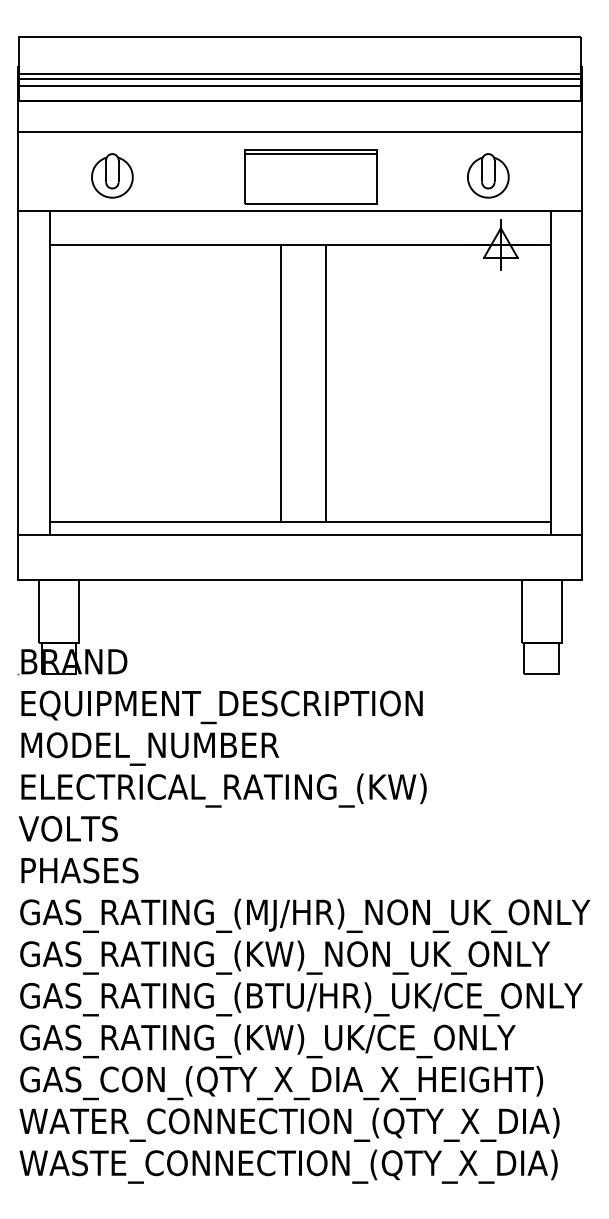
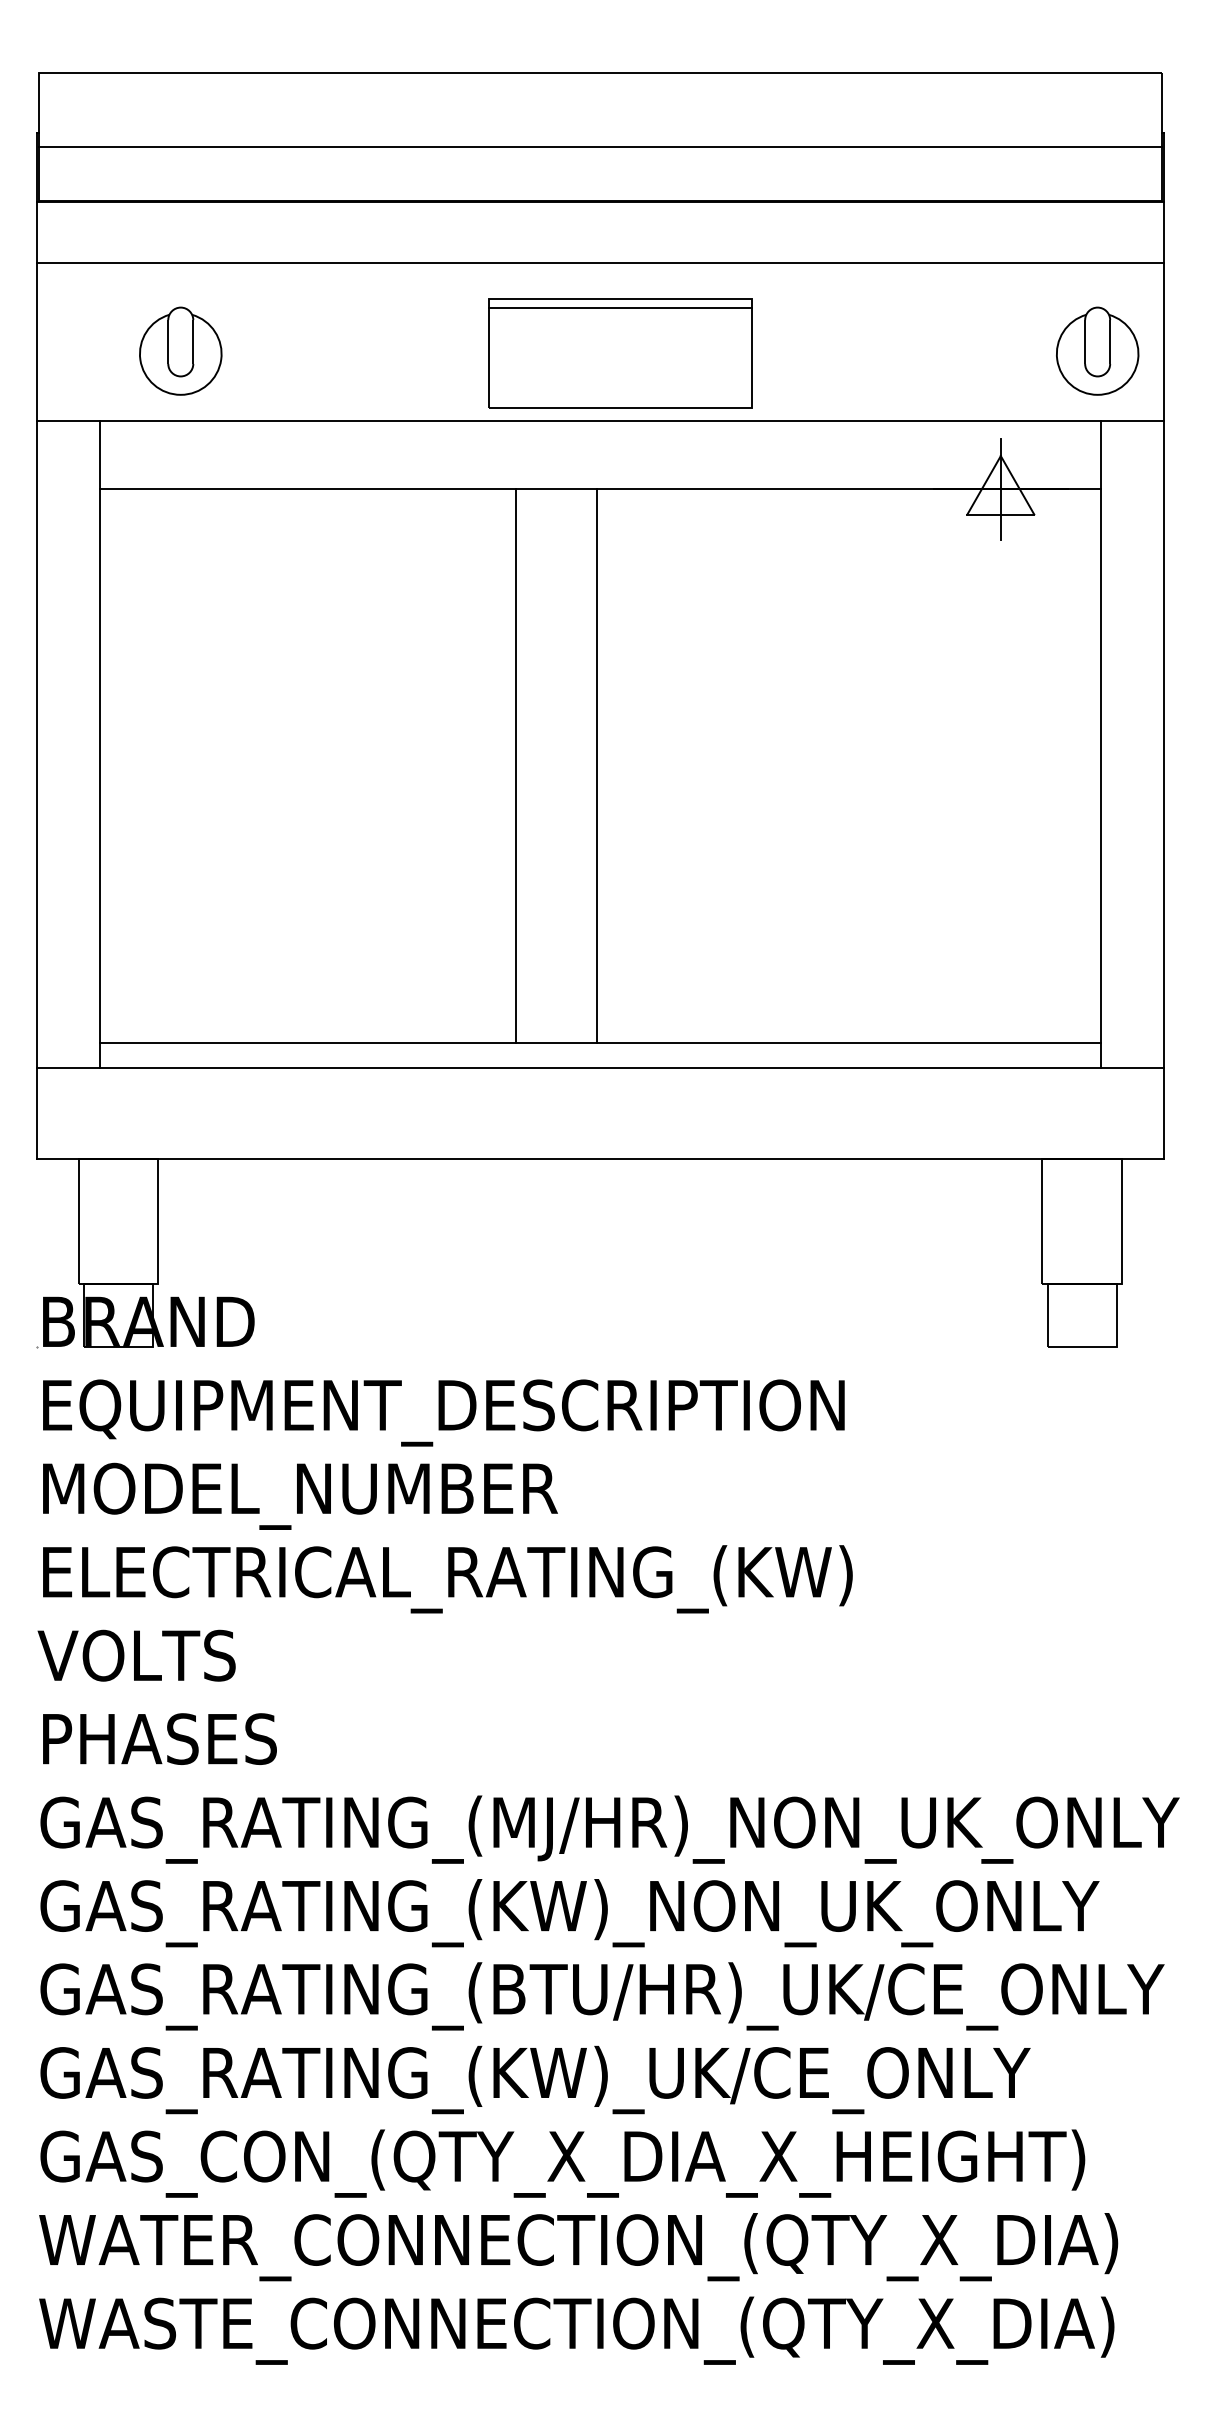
line: (300, 79) -> (600, 158), removed
line: (300, 86) -> (600, 172), removed
part: (112, 175) -> (180, 350), moved
part: (488, 175) -> (1097, 350), moved
line: (281, 383) -> (516, 765), moved
line: (325, 383) -> (596, 765), moved

